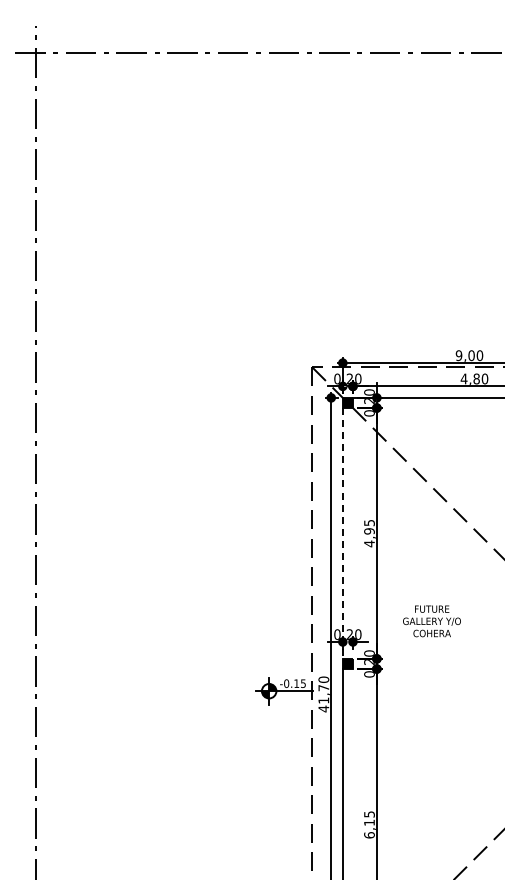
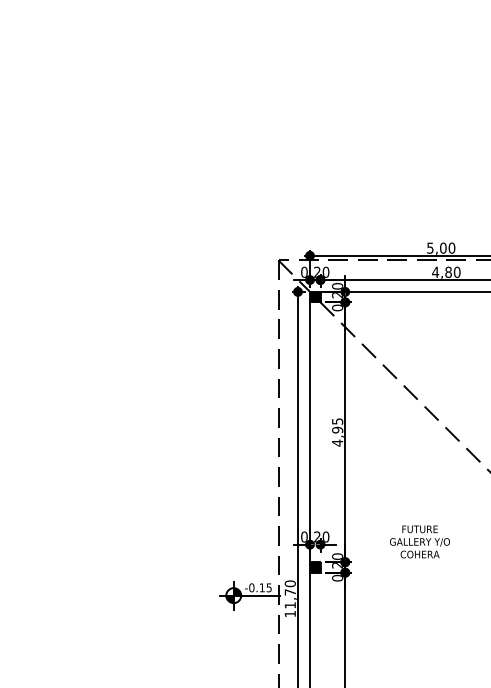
text: (458, 355) -> (429, 248), 9,00 -> 5,00
line: (342, 533) -> (309, 432), dashed -> solid
text: (431, 621) -> (419, 542), moved
text: (323, 708) -> (289, 613), 41,70 -> 11,70

